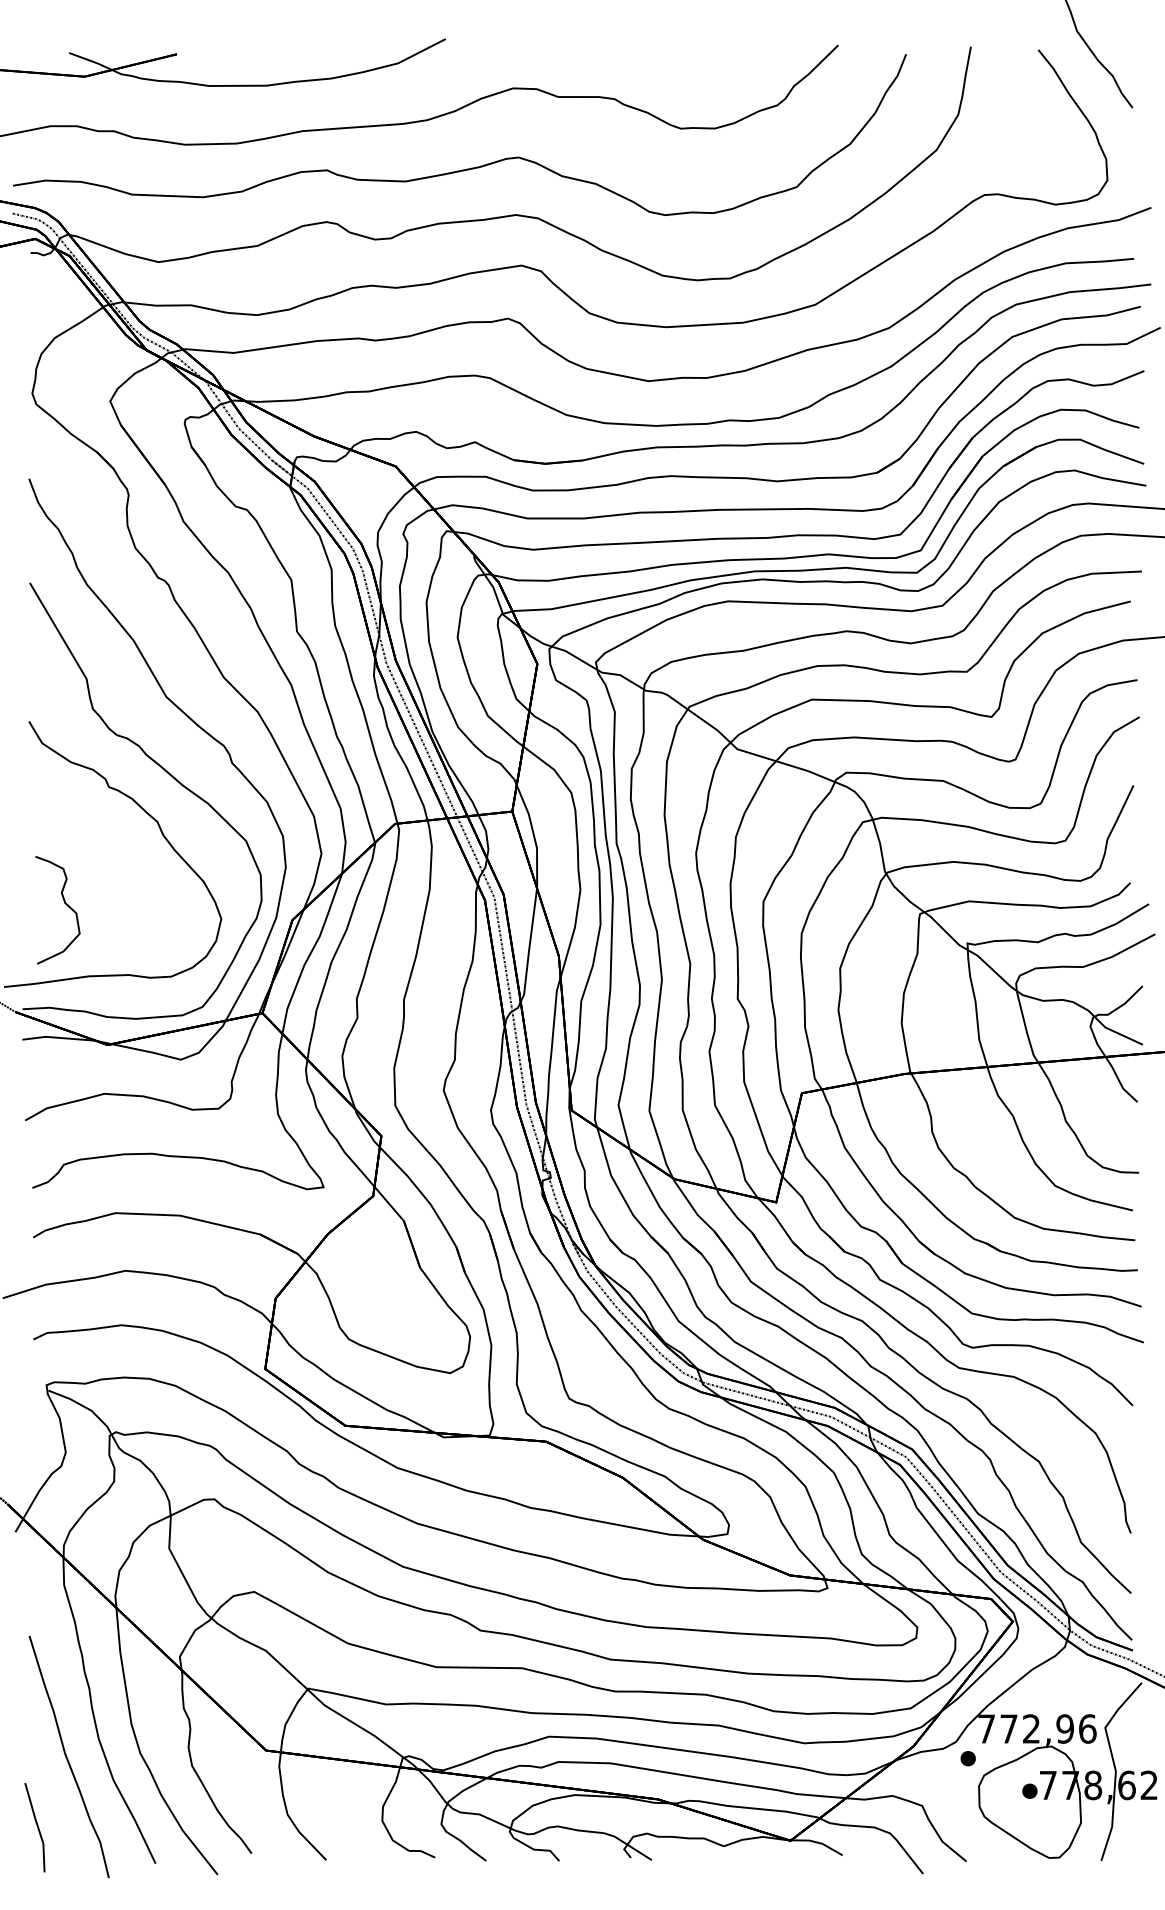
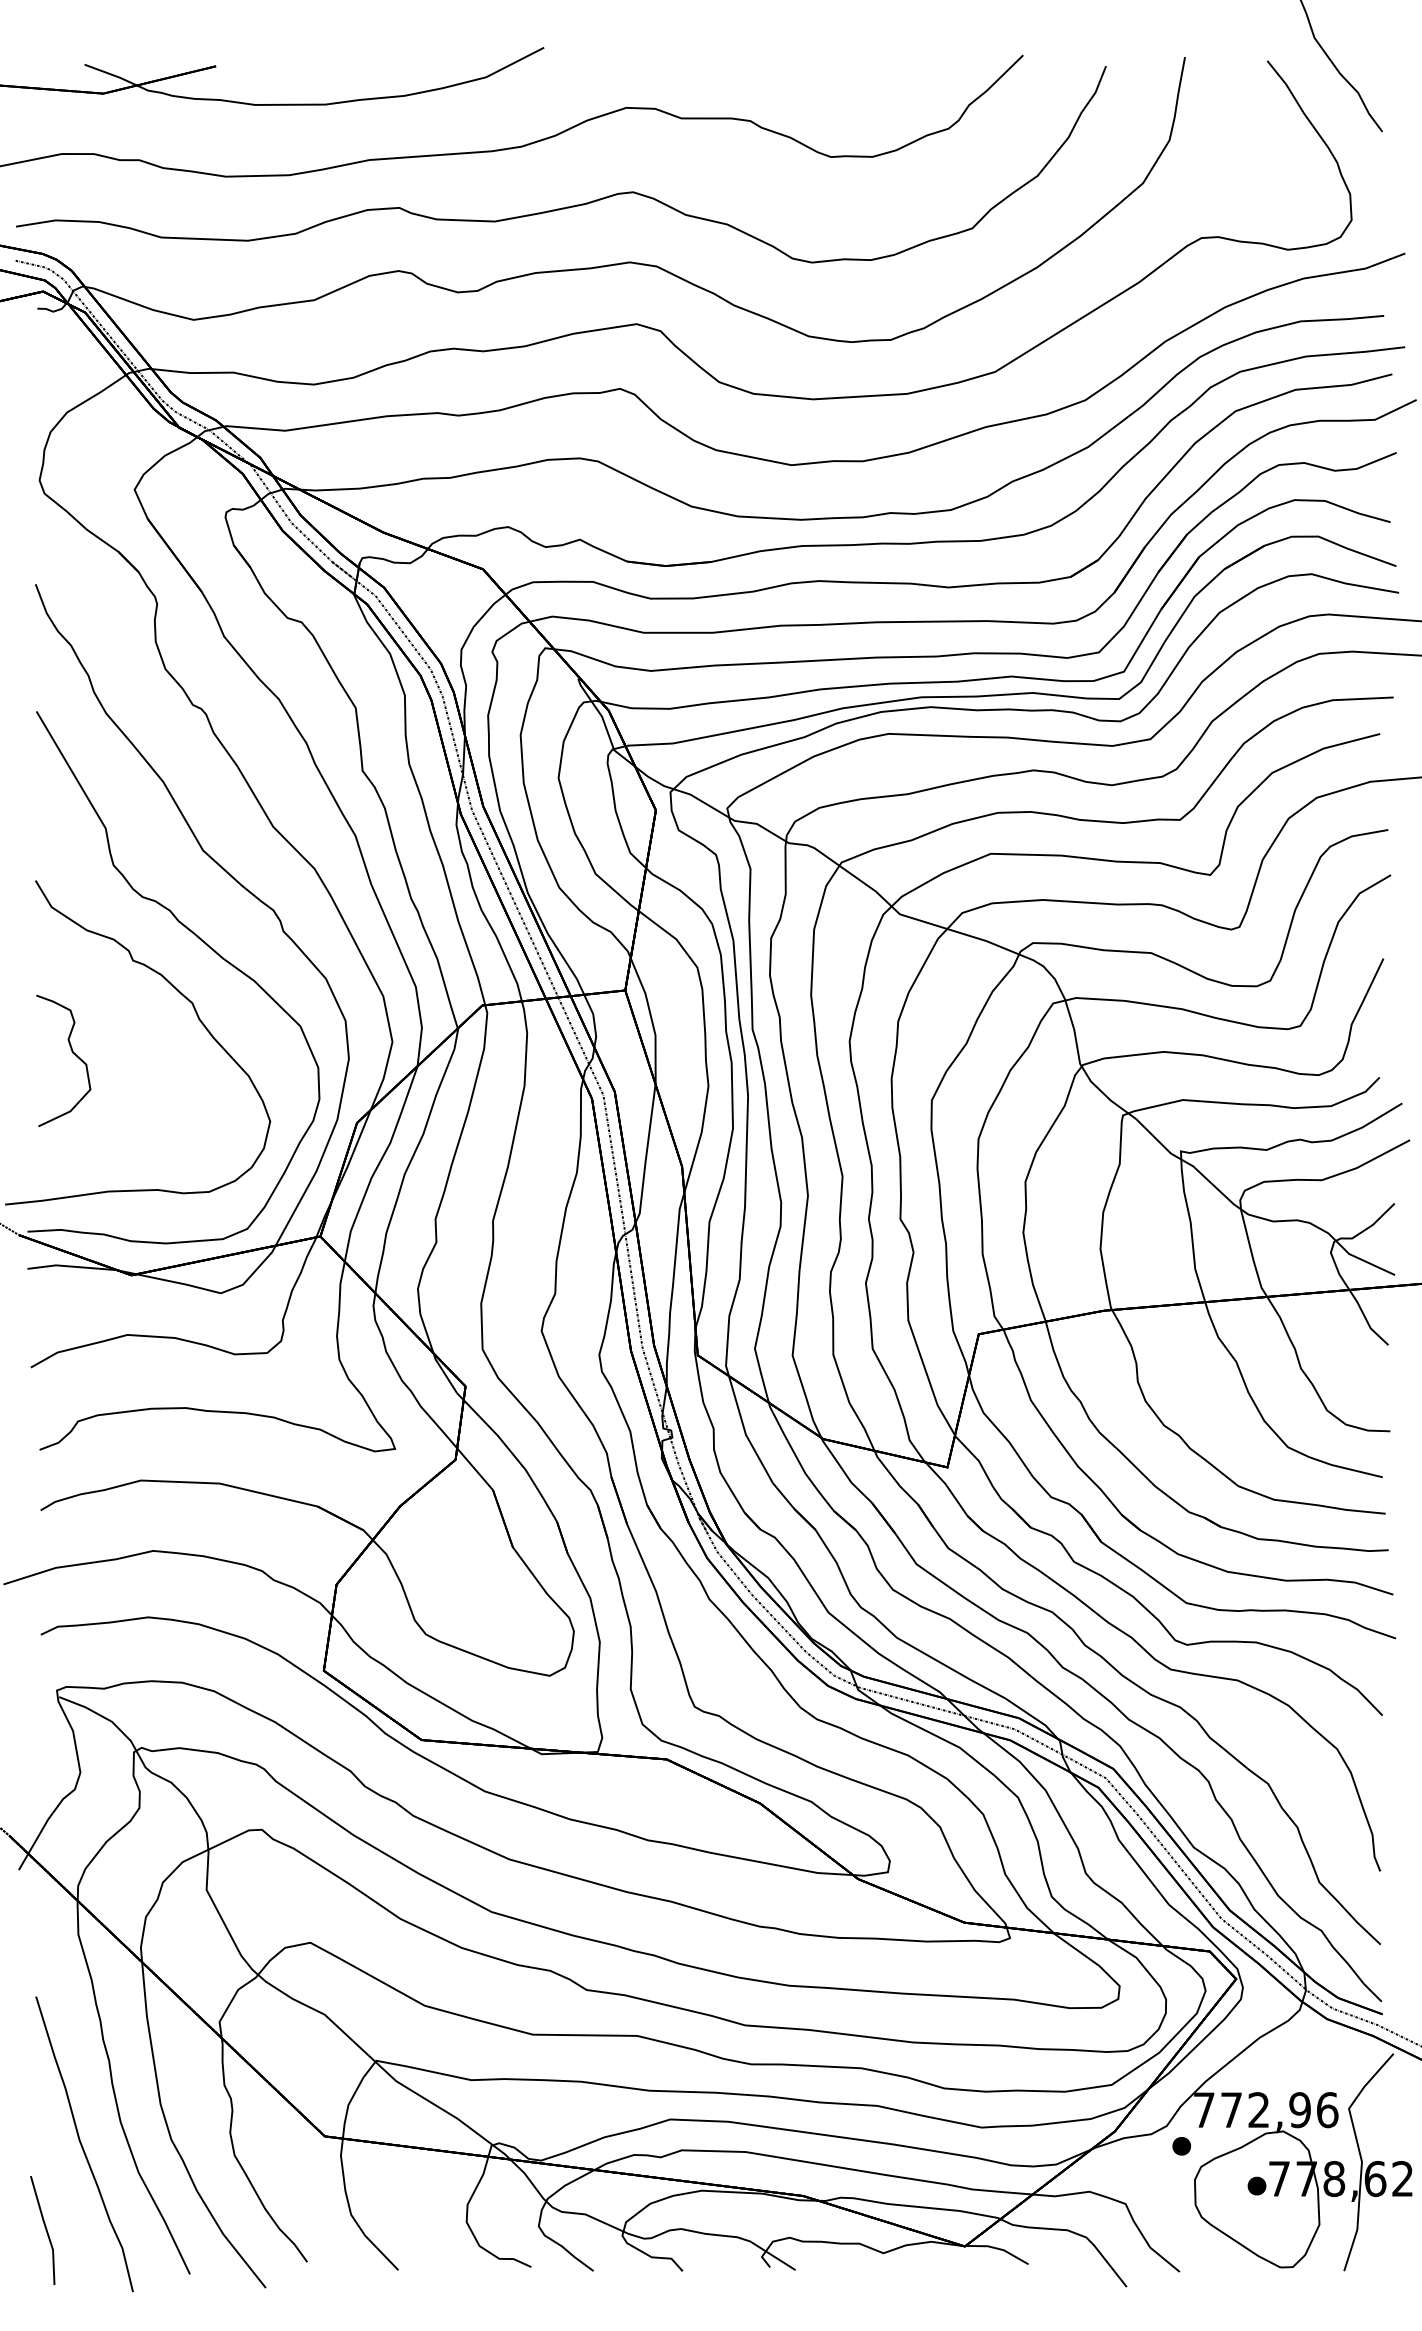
part: (64, 903) -> (71, 1052), moved

